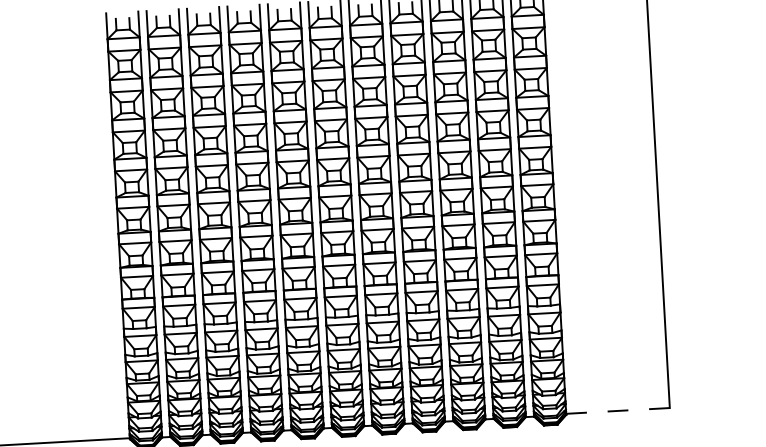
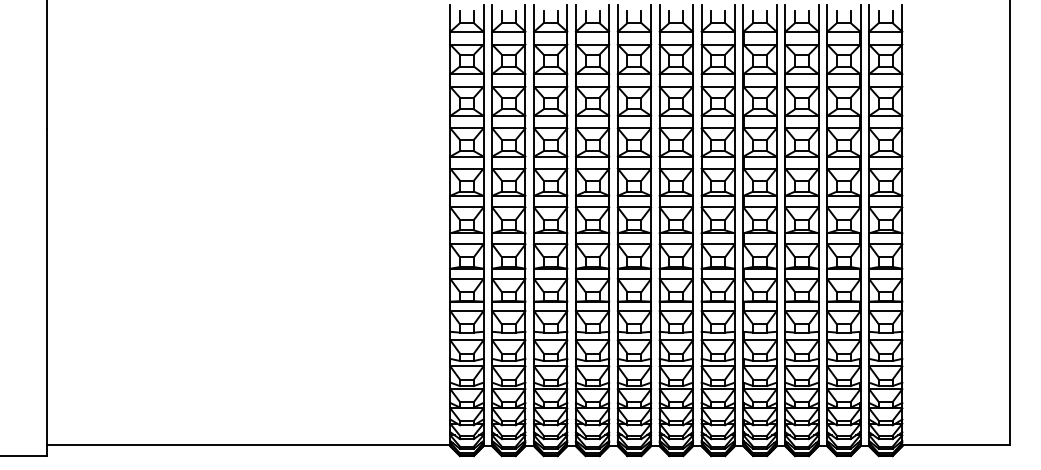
line: (618, 411) -> (956, 445), dashed -> solid

